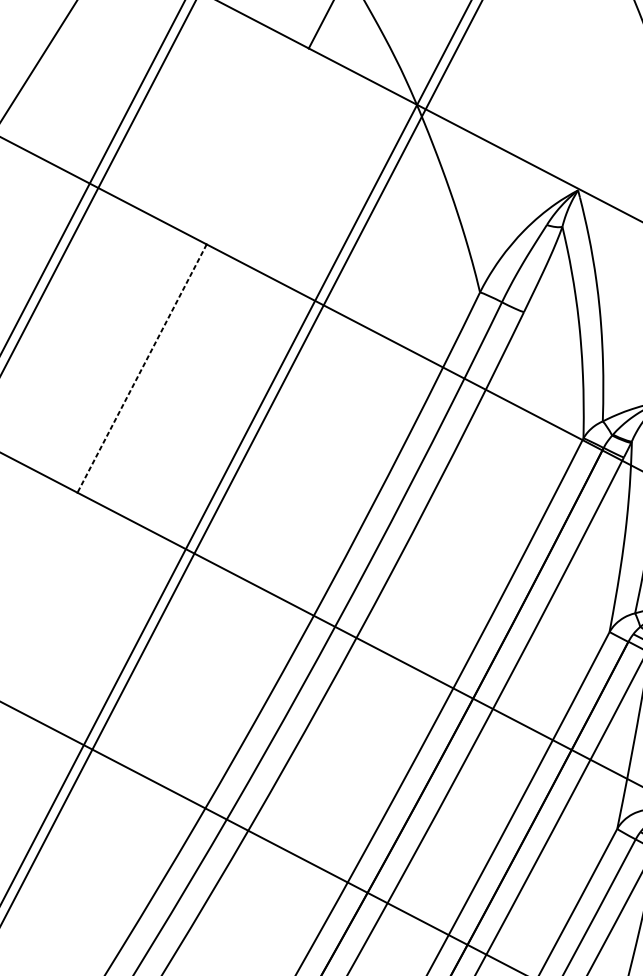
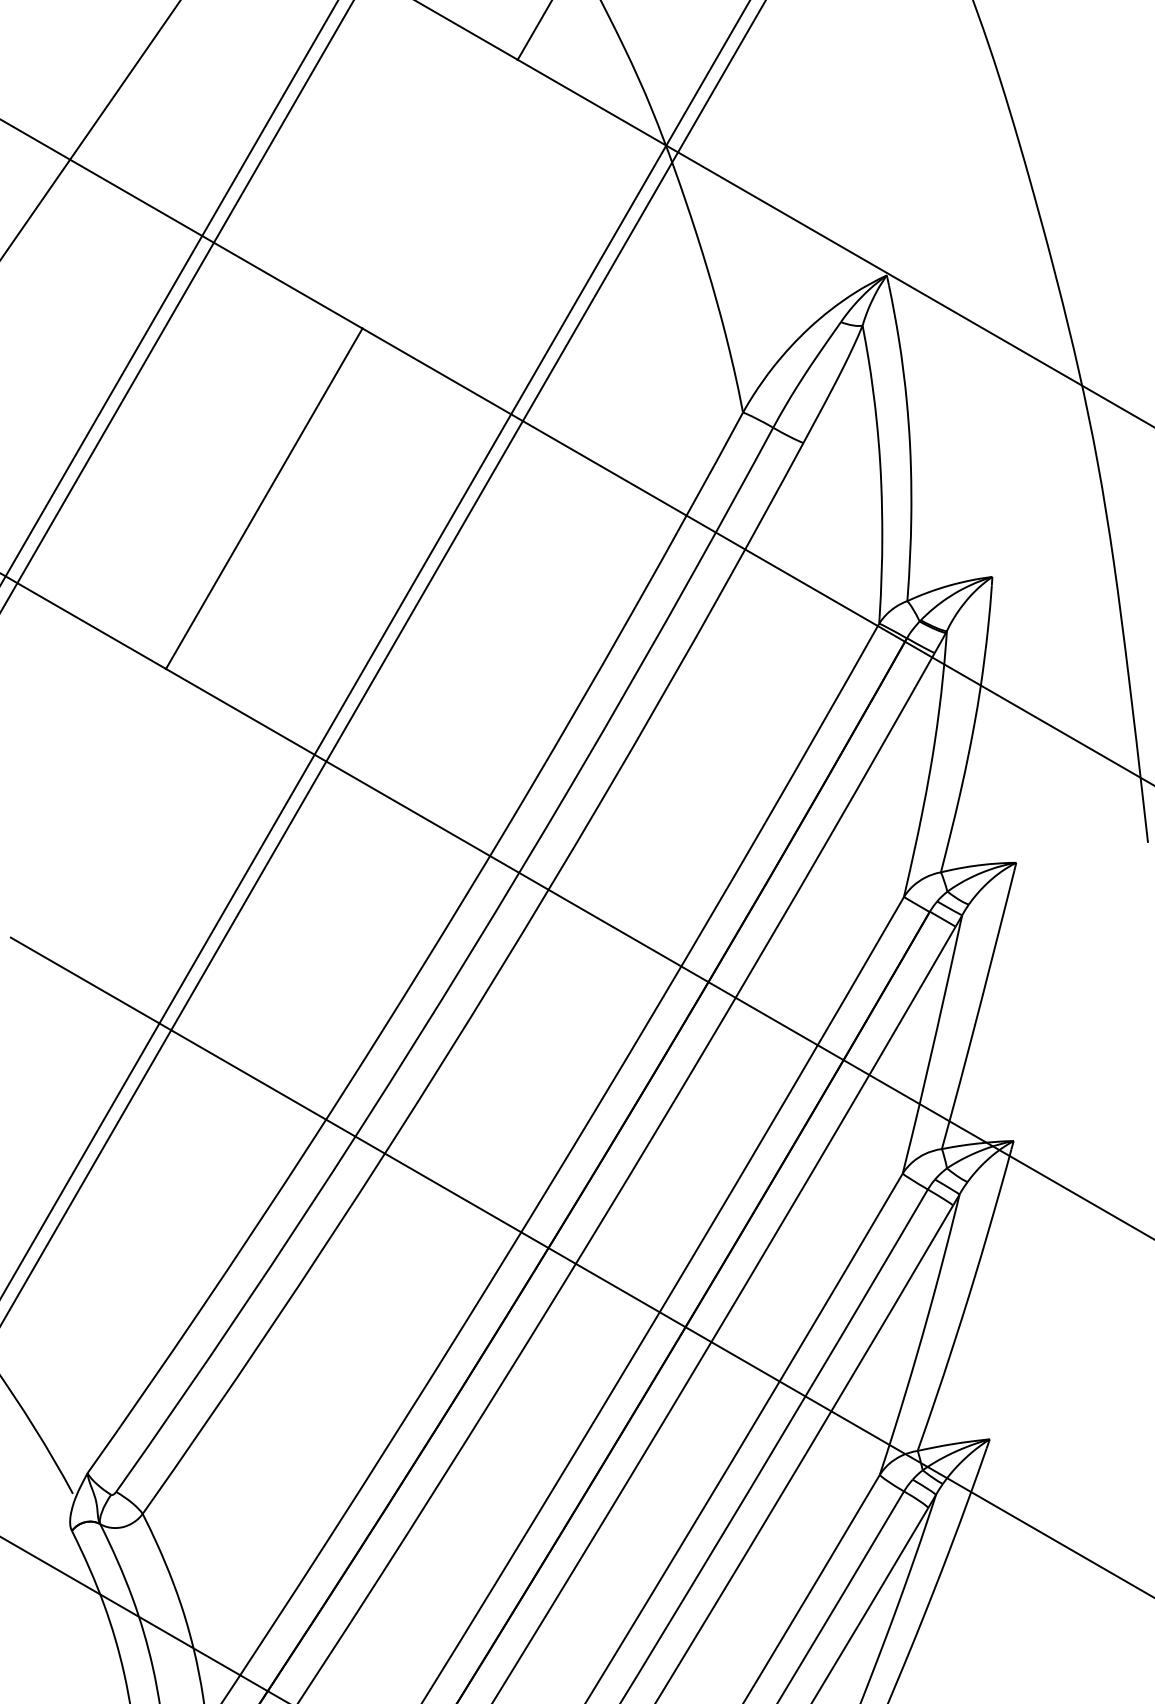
line: (142, 368) -> (264, 498), dashed -> solid

